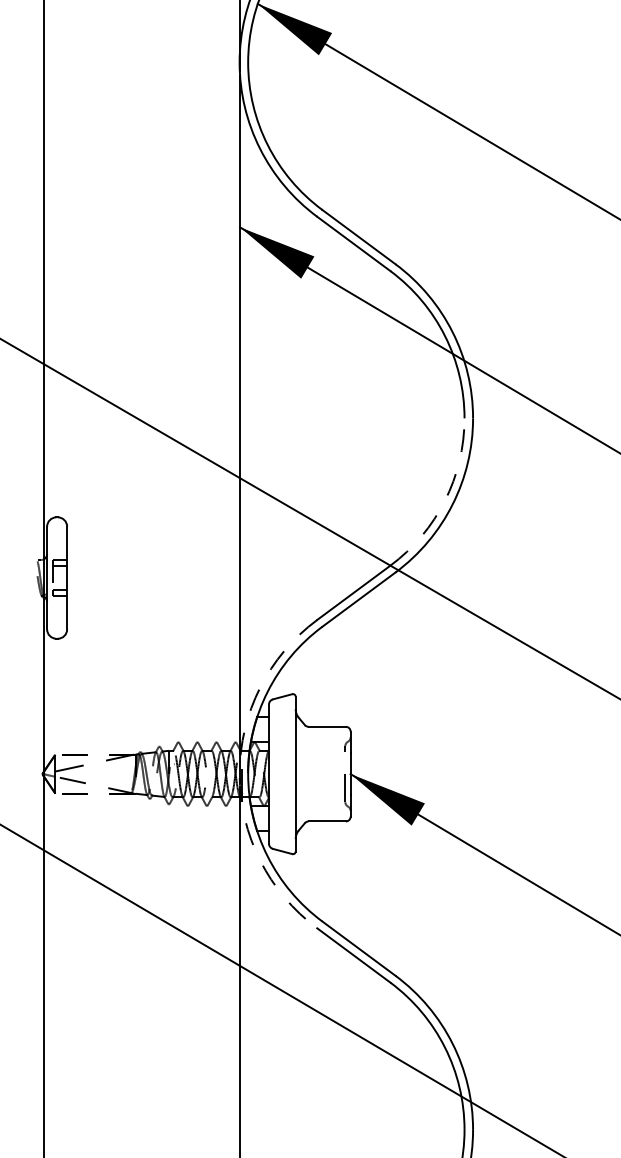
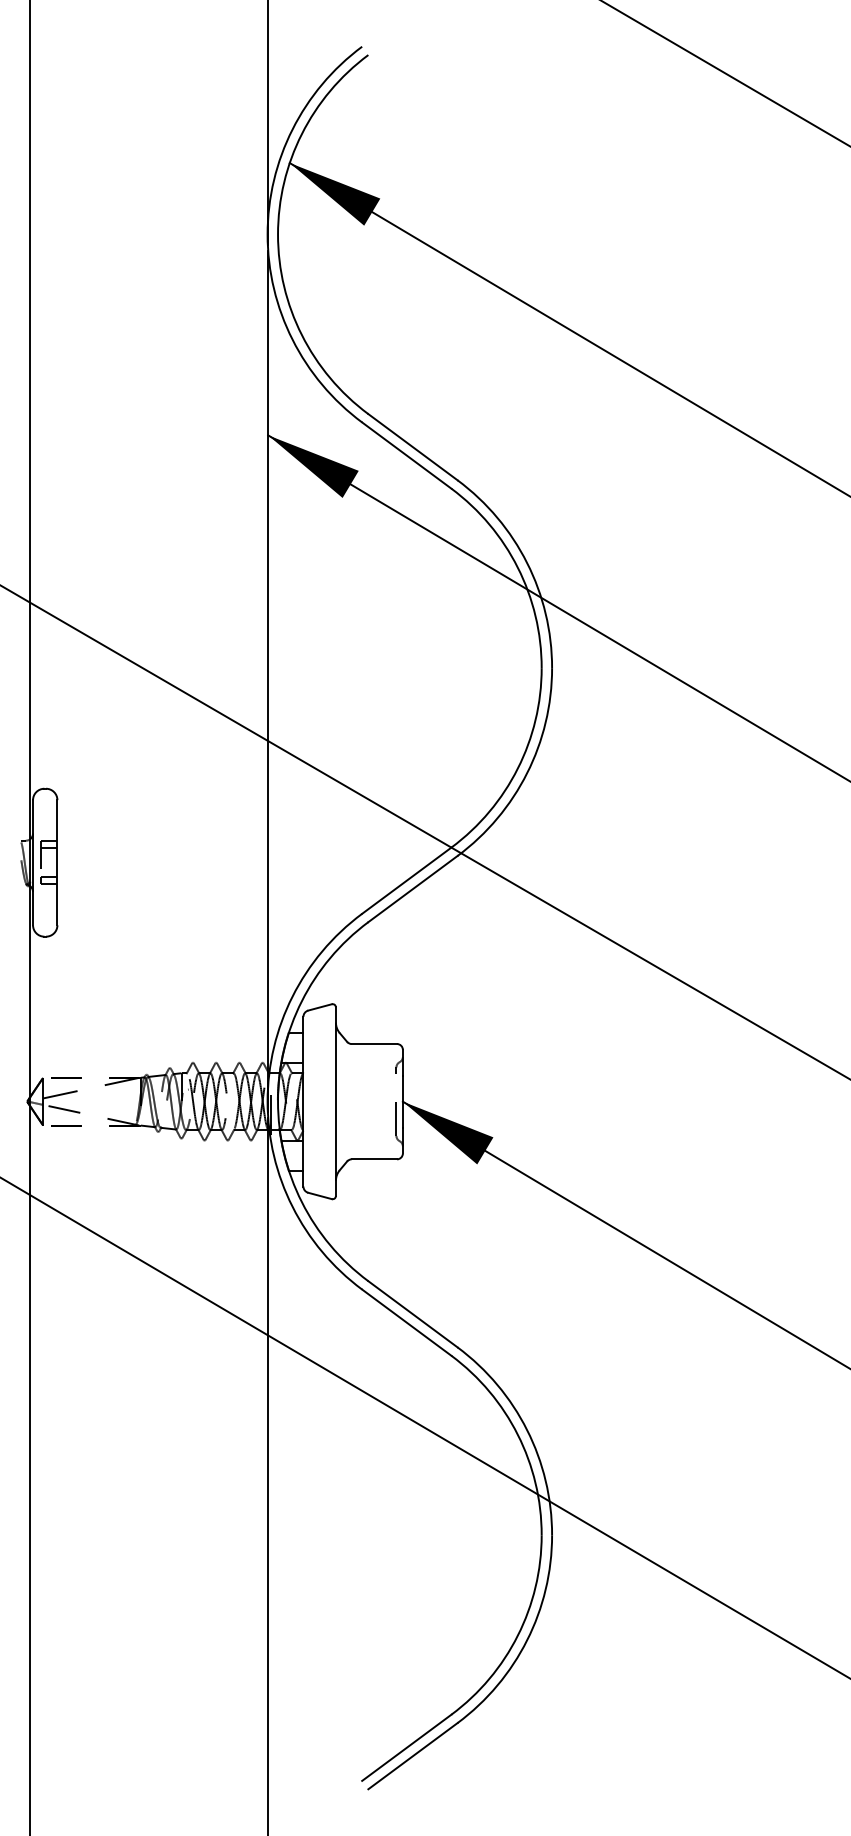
arc: (444, 500) -> (517, 768), dashed -> solid
arc: (239, 773) -> (267, 1101), dashed -> solid

